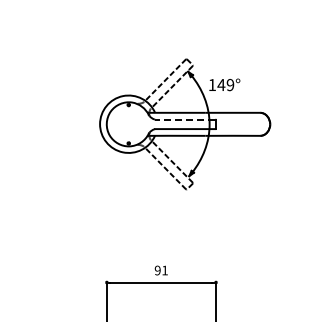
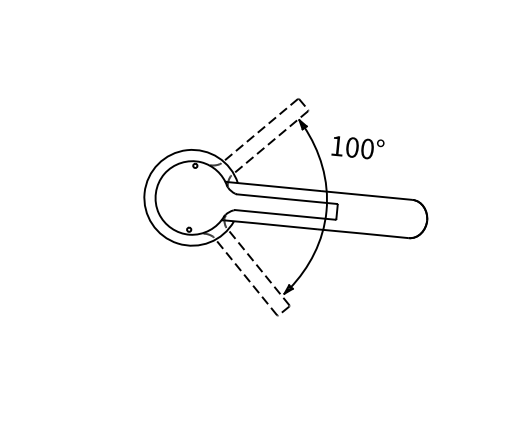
text: (225, 84) -> (359, 147), 149° -> 100°
line: (184, 119) -> (285, 198), dashed -> solid

